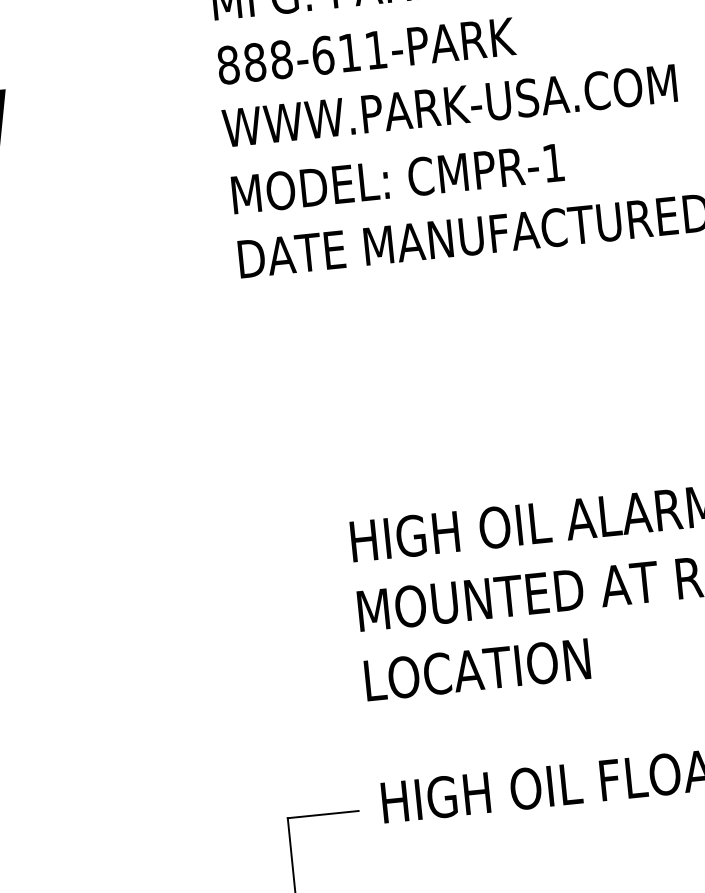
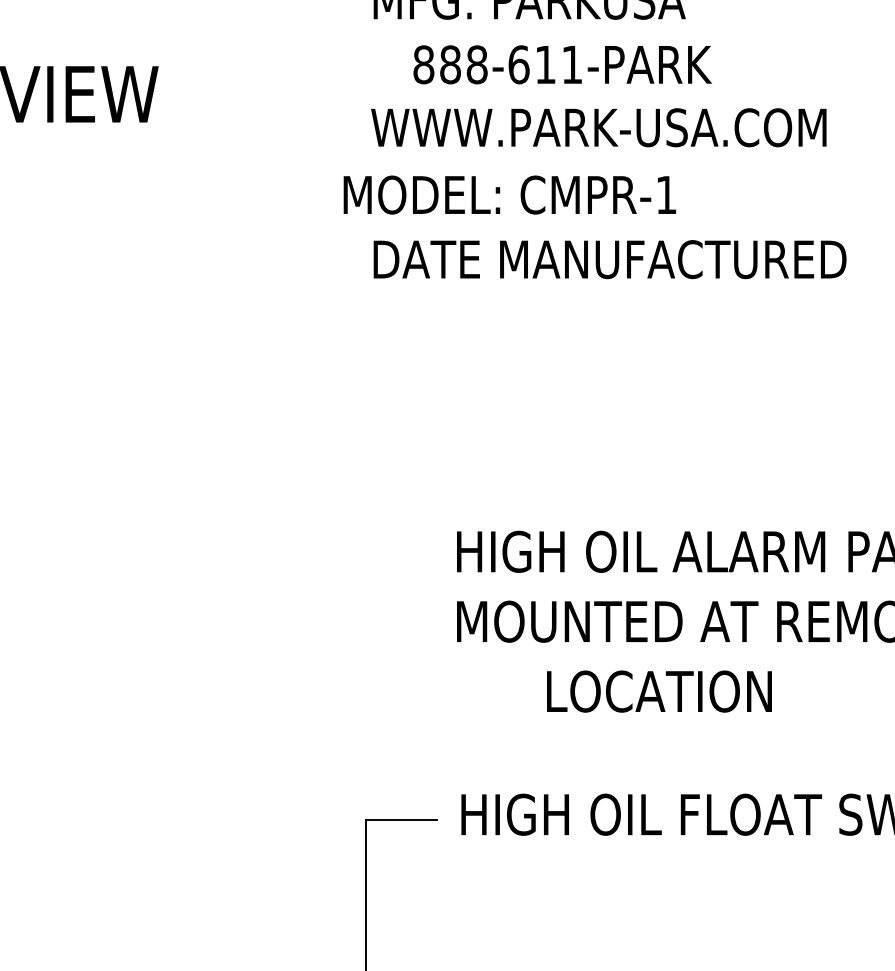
text: (366, 50) -> (562, 64), moved
text: (397, 178) -> (509, 194), moved
text: (477, 669) -> (659, 691), moved

